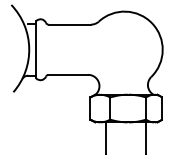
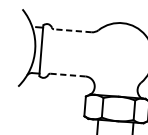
line: (69, 24) -> (72, 30), solid -> dashed
line: (68, 74) -> (68, 74), solid -> dashed

